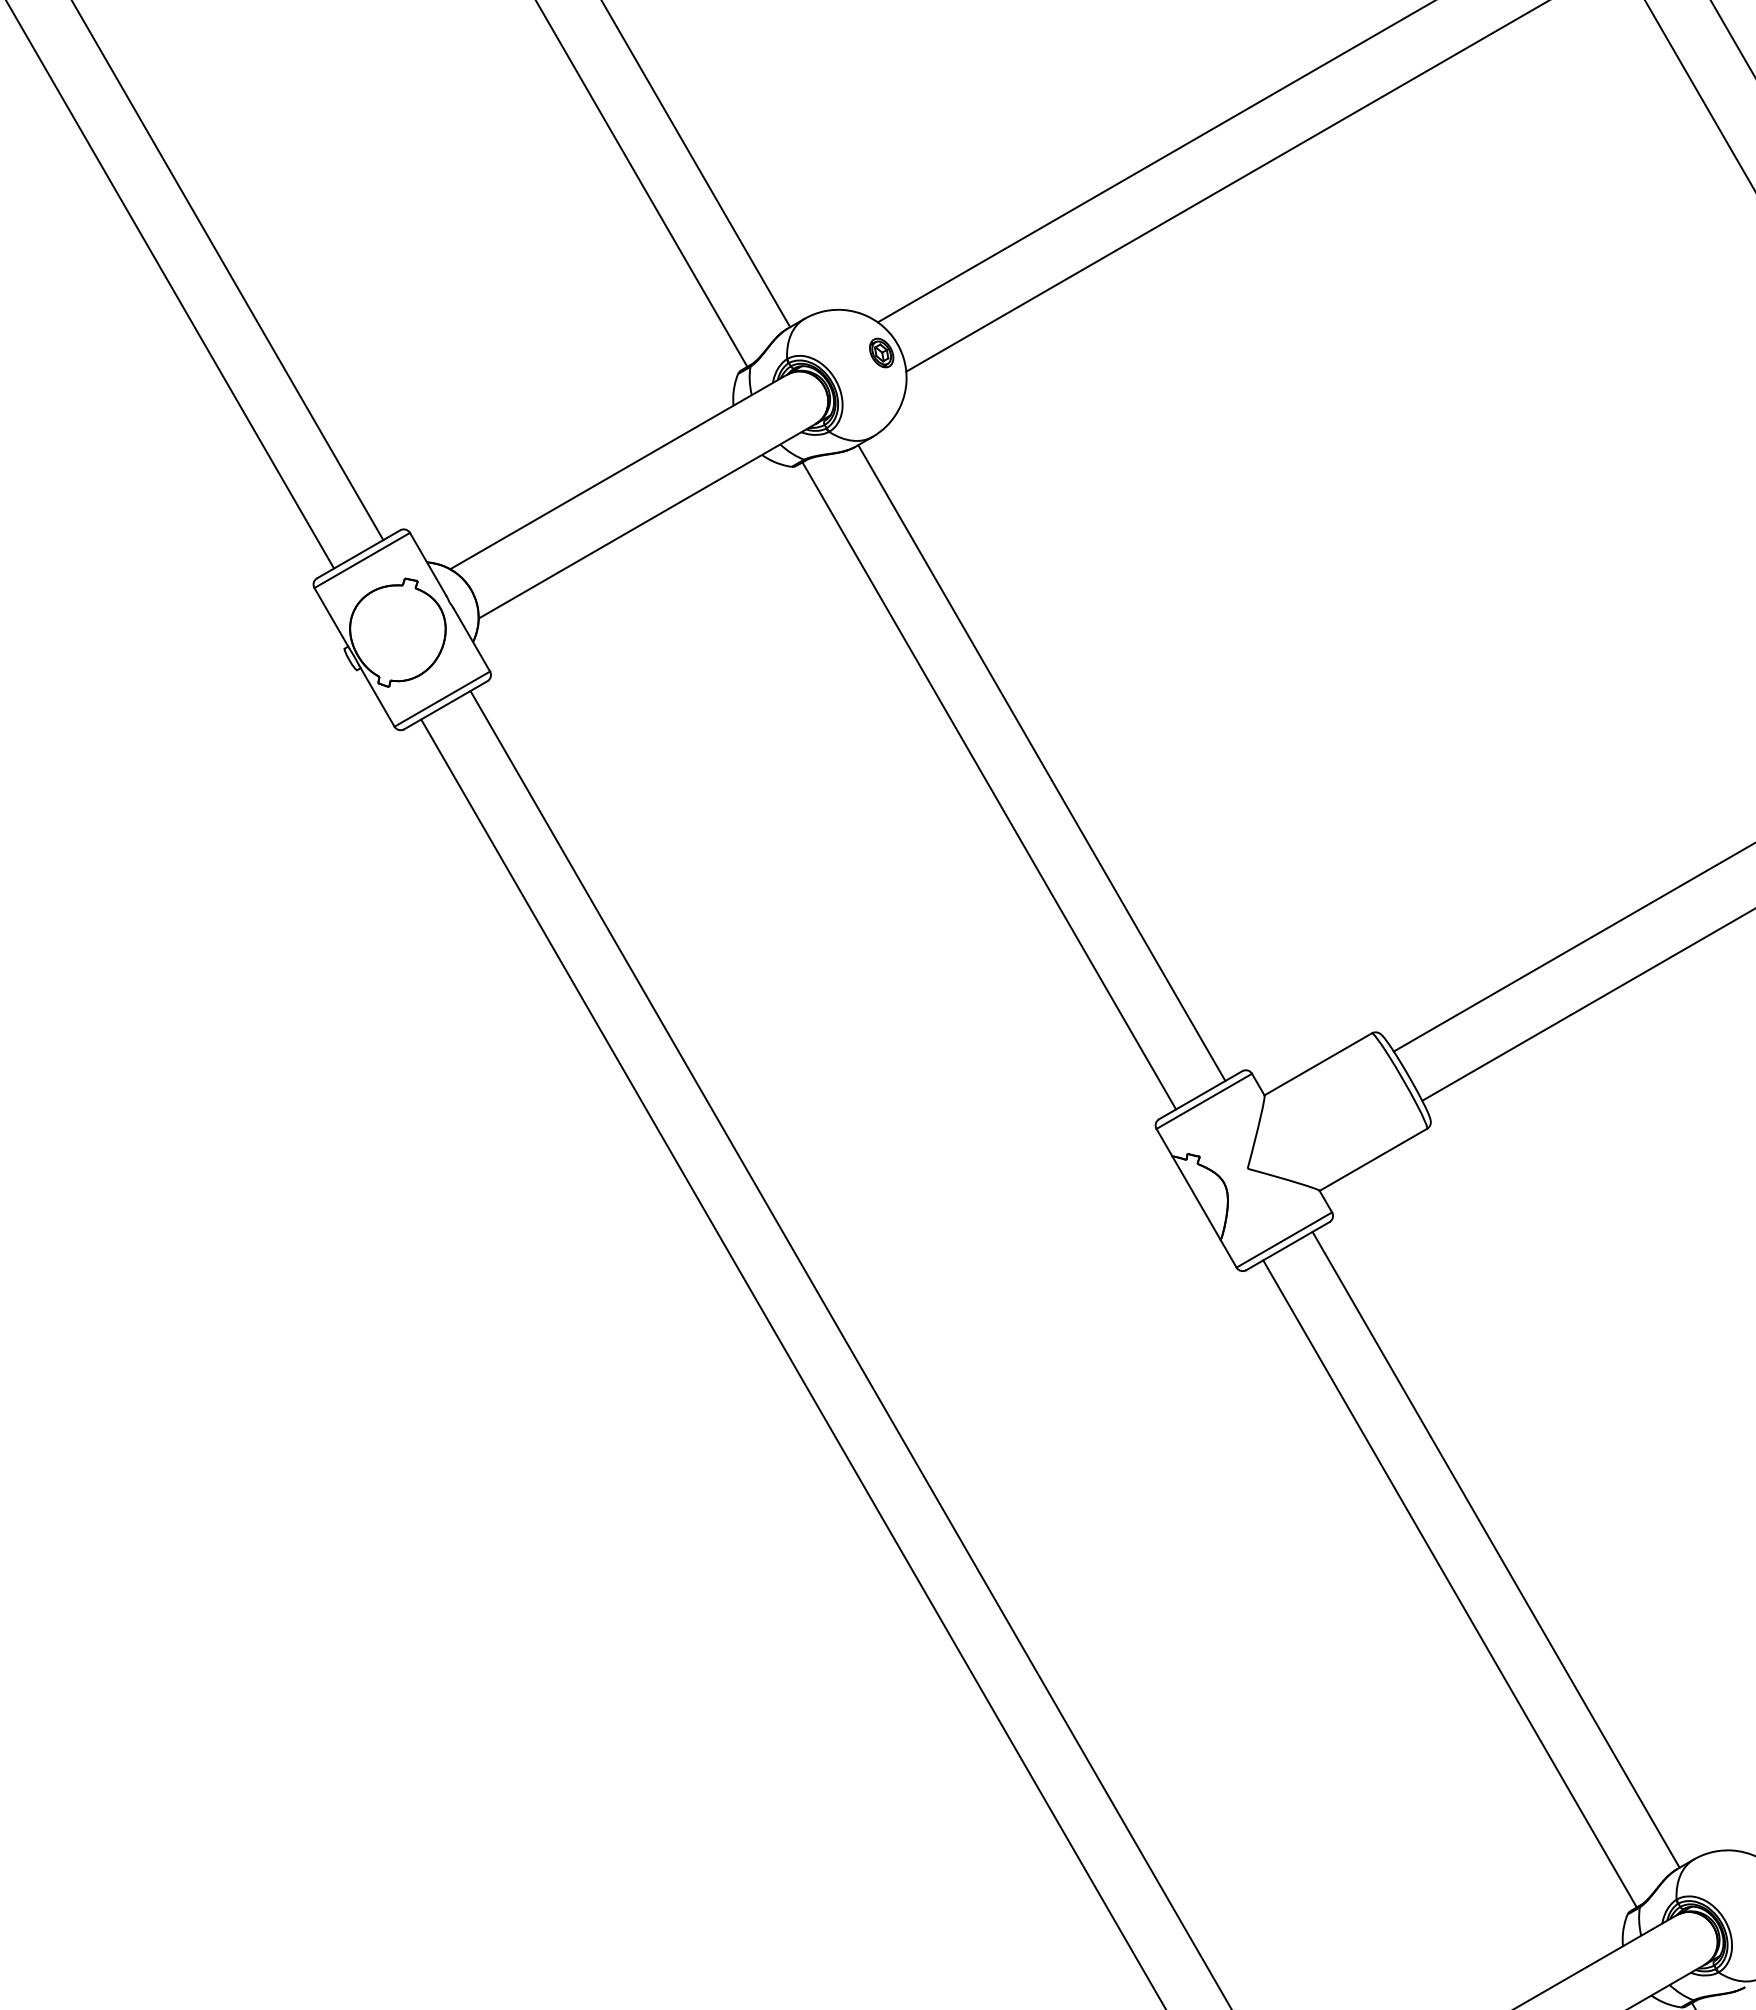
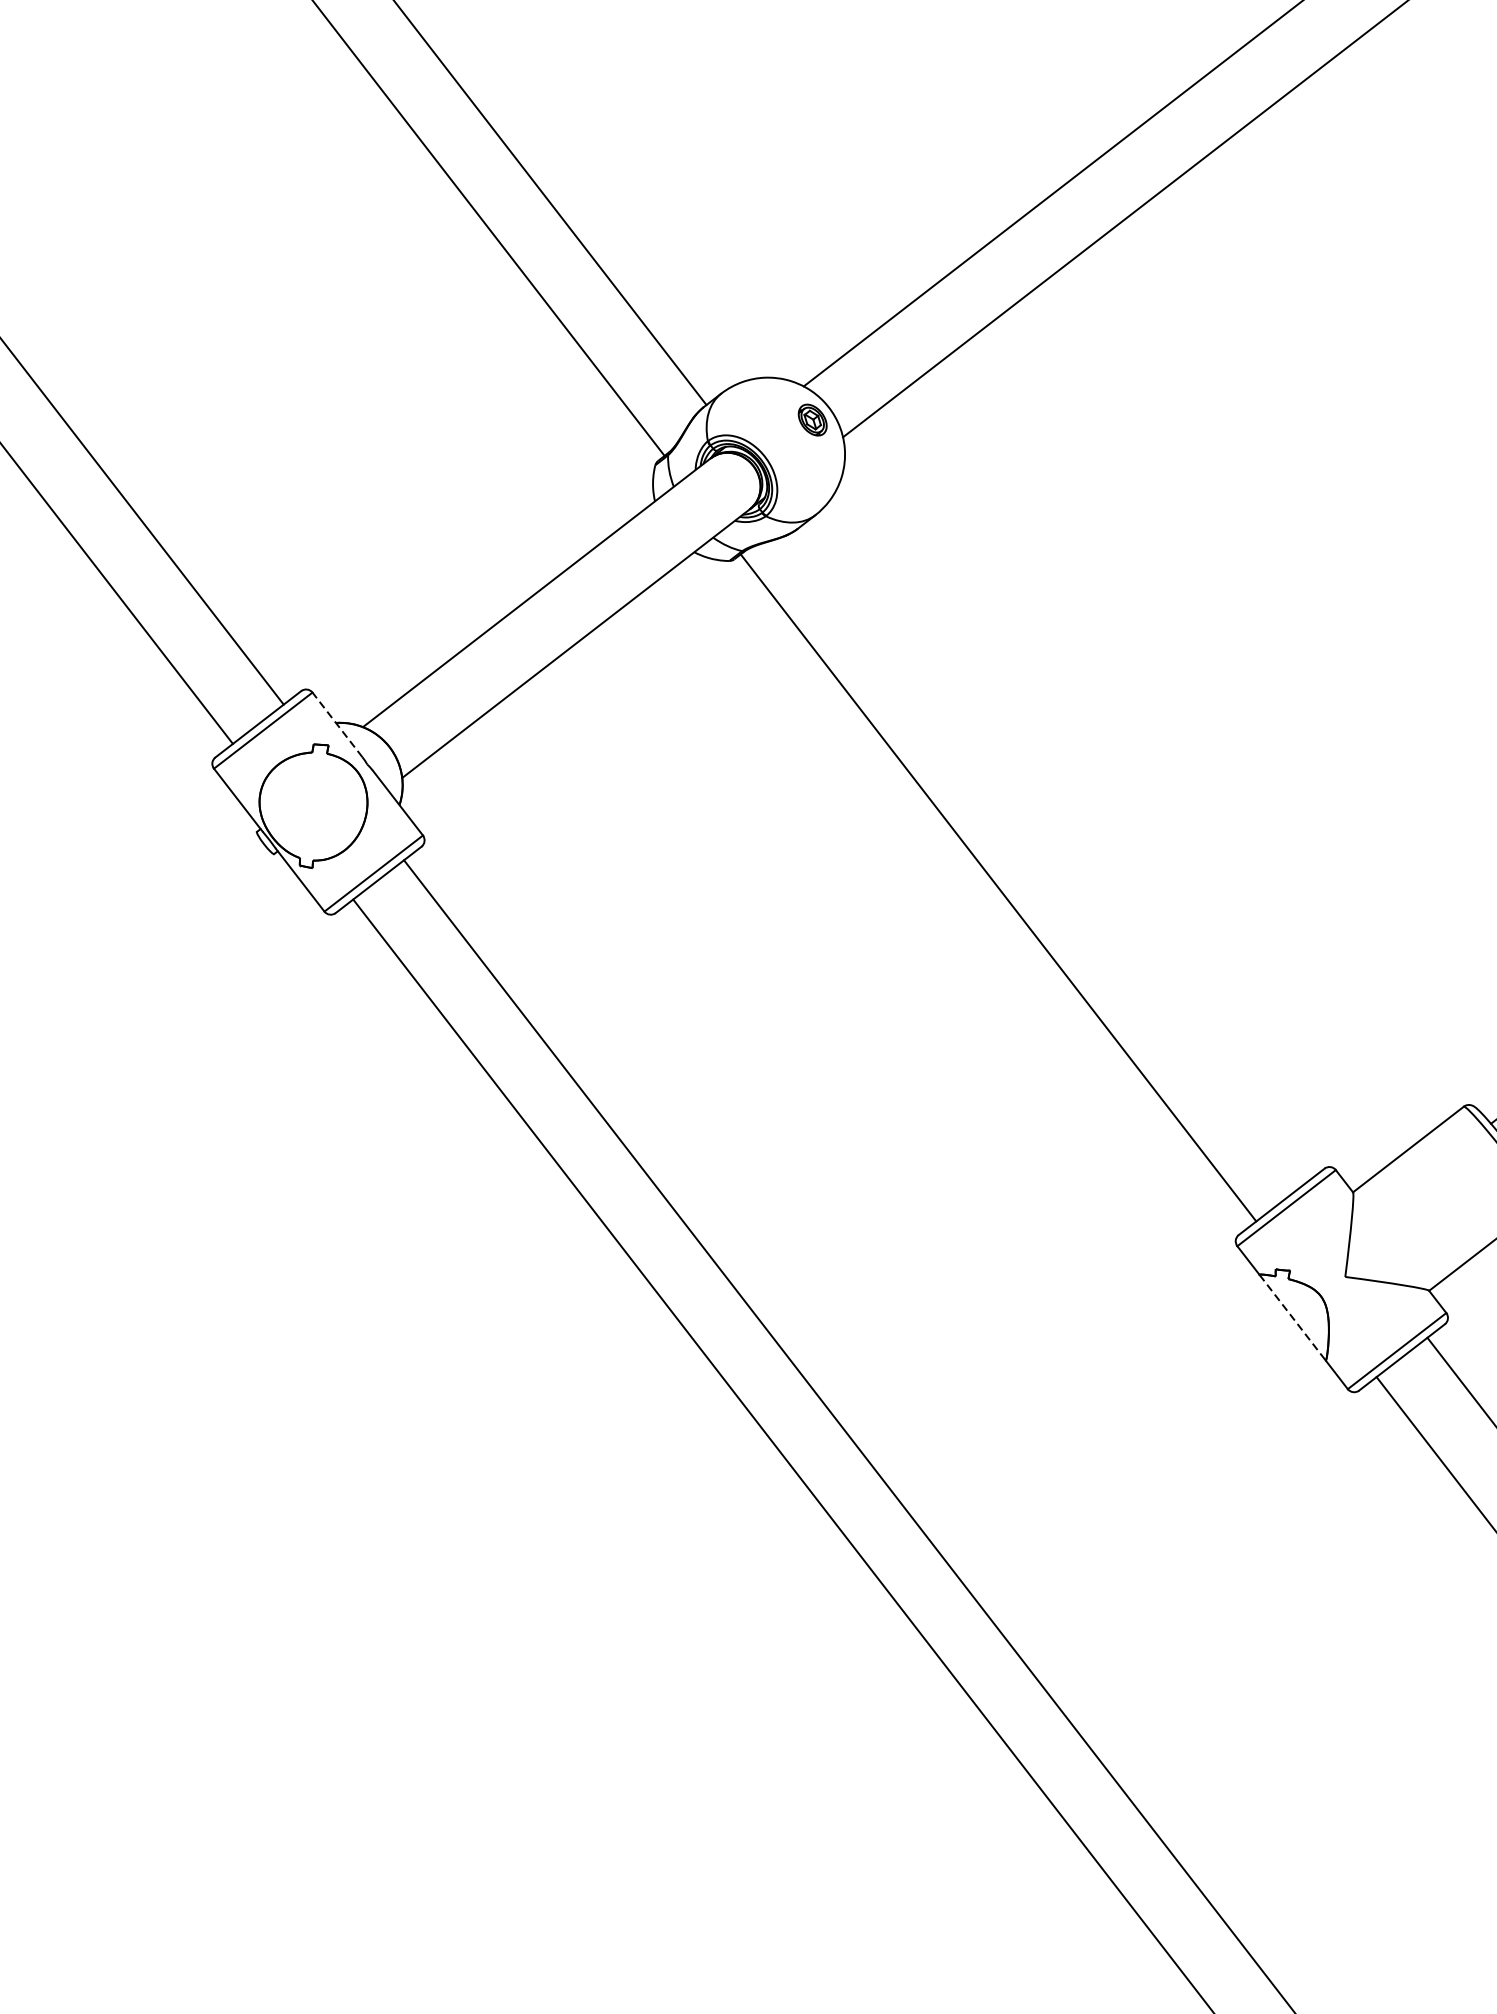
line: (427, 563) -> (336, 724), solid -> dashed
line: (1041, 762) -> (1053, 853), removed
line: (1196, 1198) -> (1292, 1317), solid -> dashed

